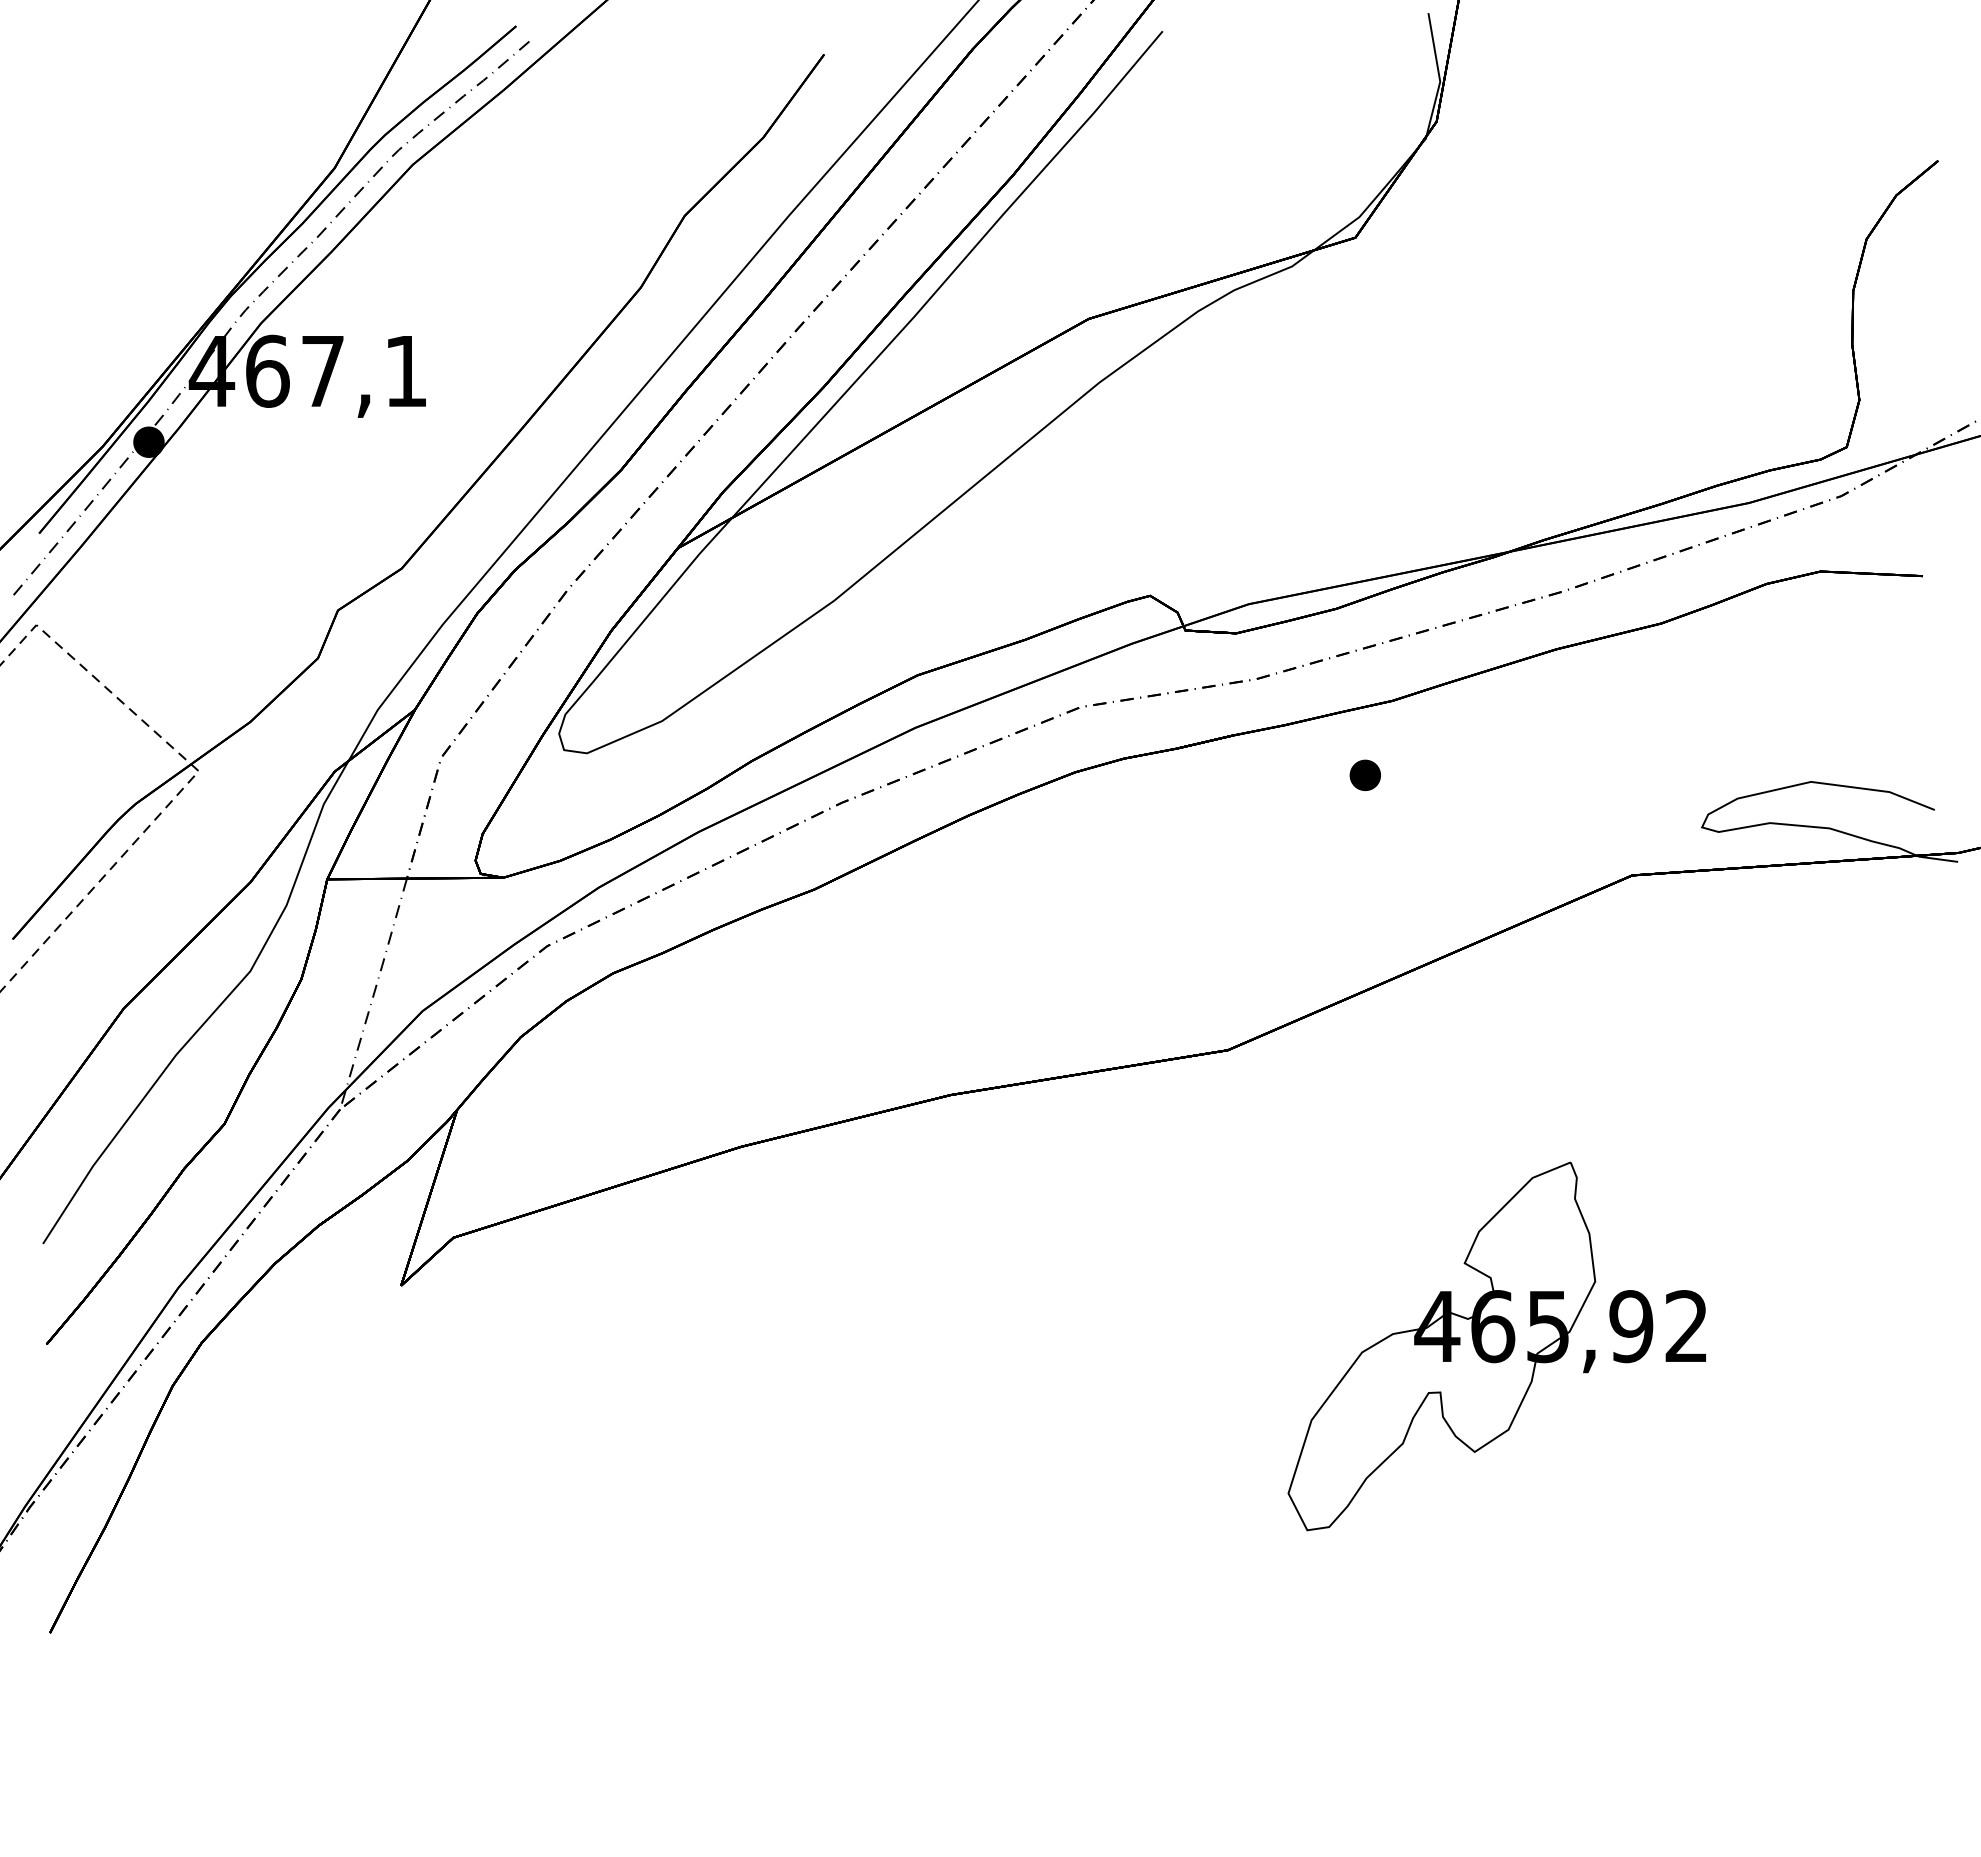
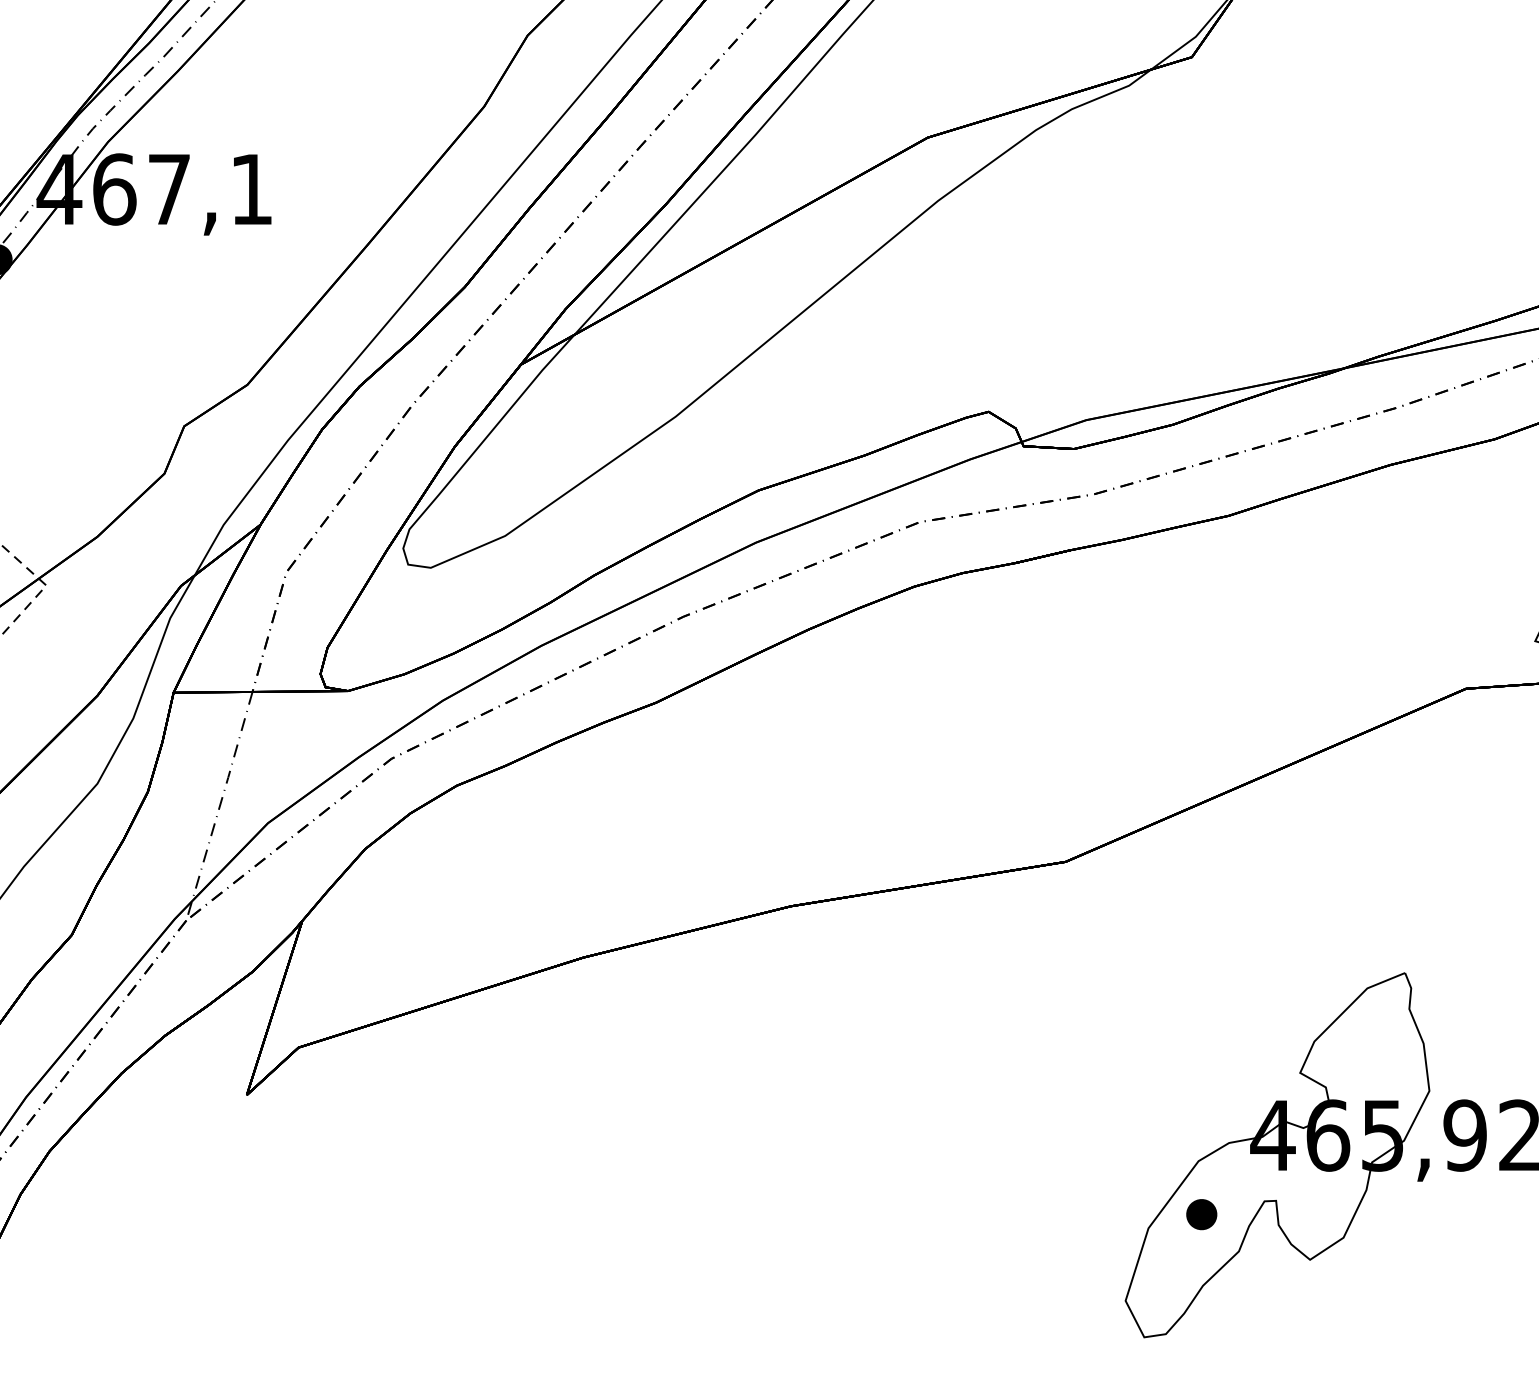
part: (1364, 774) -> (1200, 1213), moved

